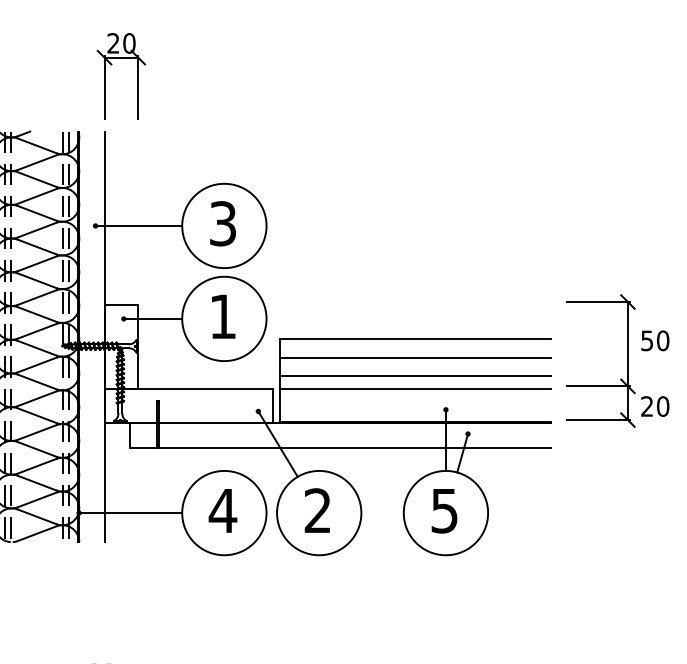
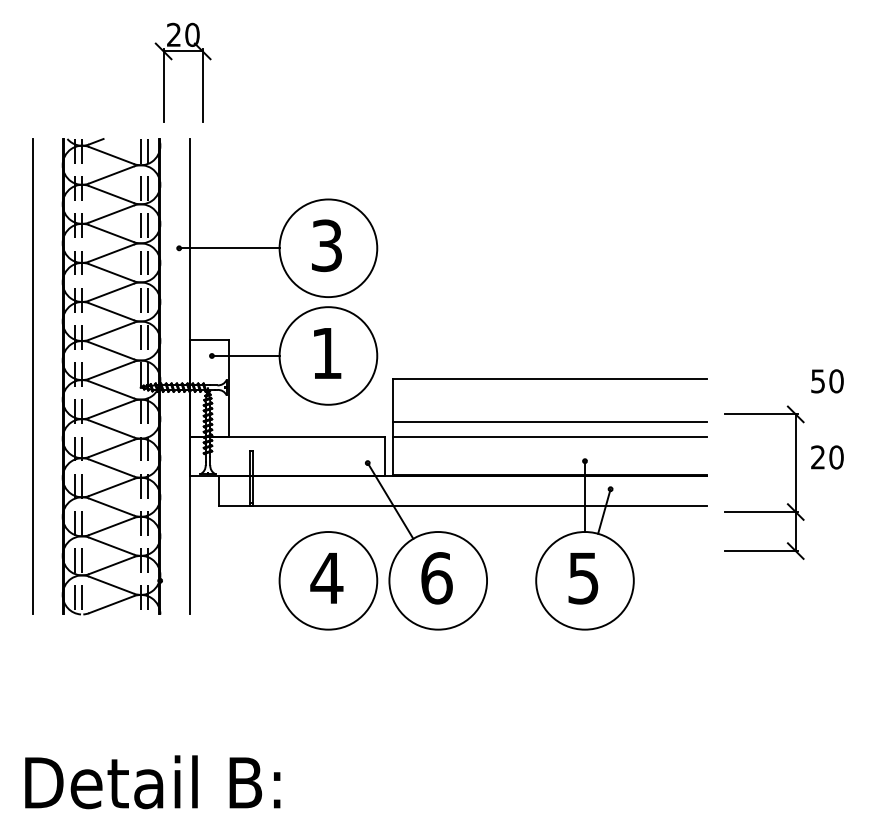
part: (111, 65) -> (171, 60), moved
line: (415, 357) -> (549, 400), removed
part: (600, 385) -> (764, 511), moved
text: (317, 511) -> (436, 578), 2 -> 6
line: (130, 512) -> (219, 580), removed

